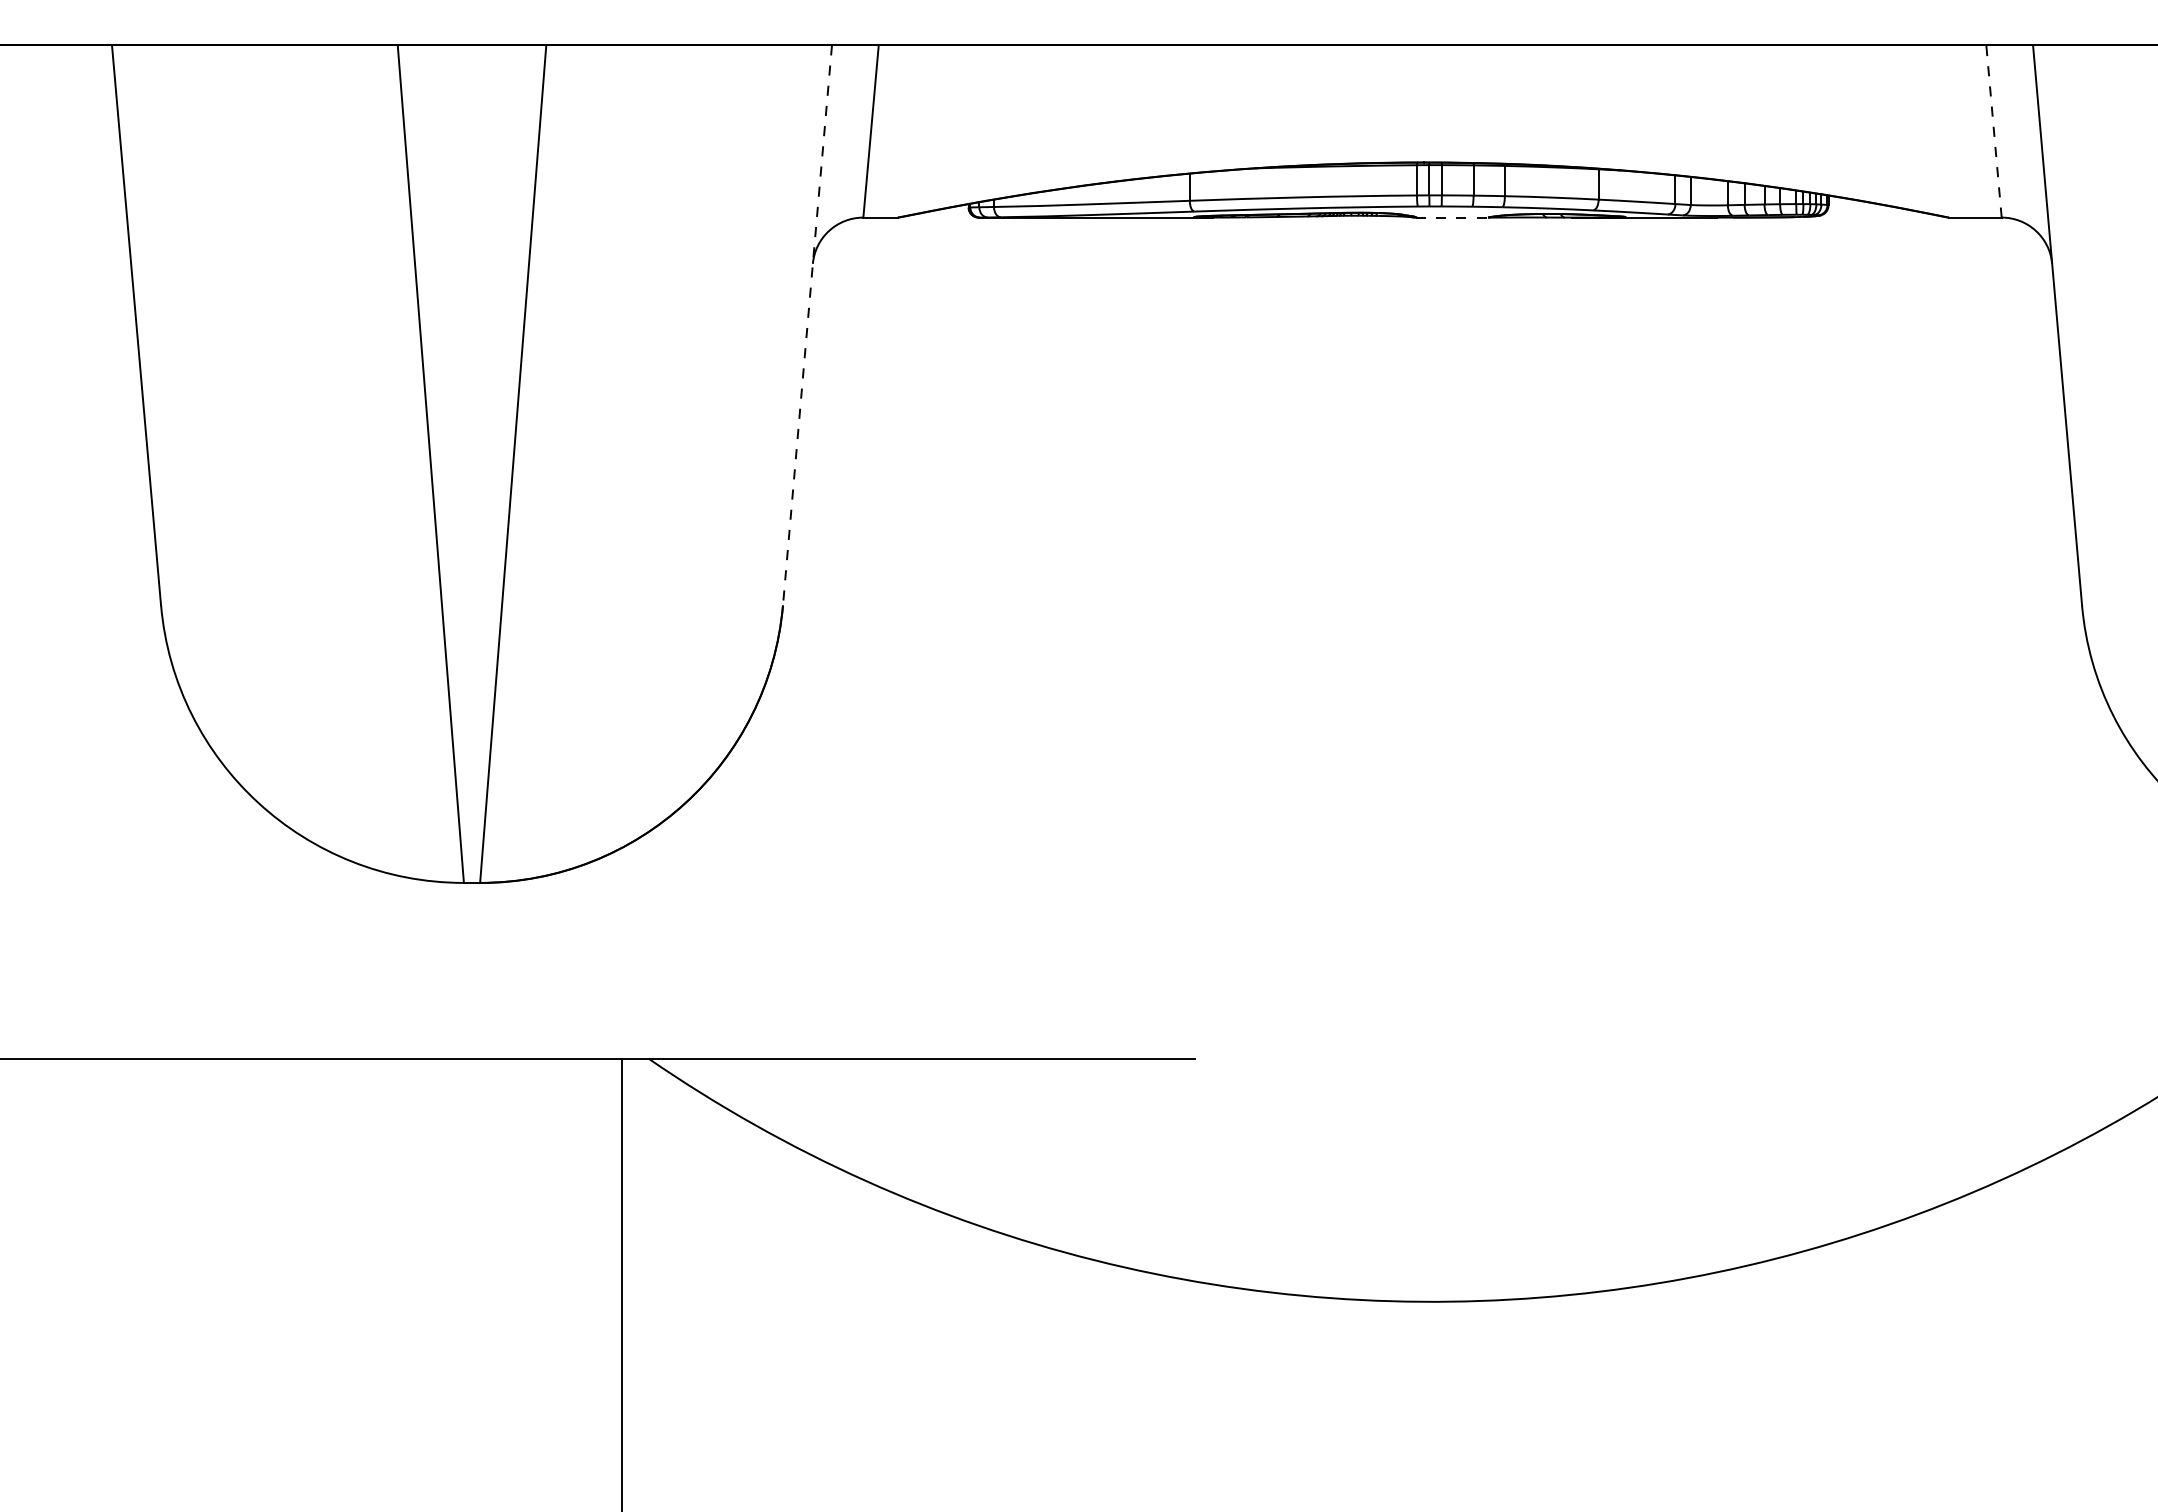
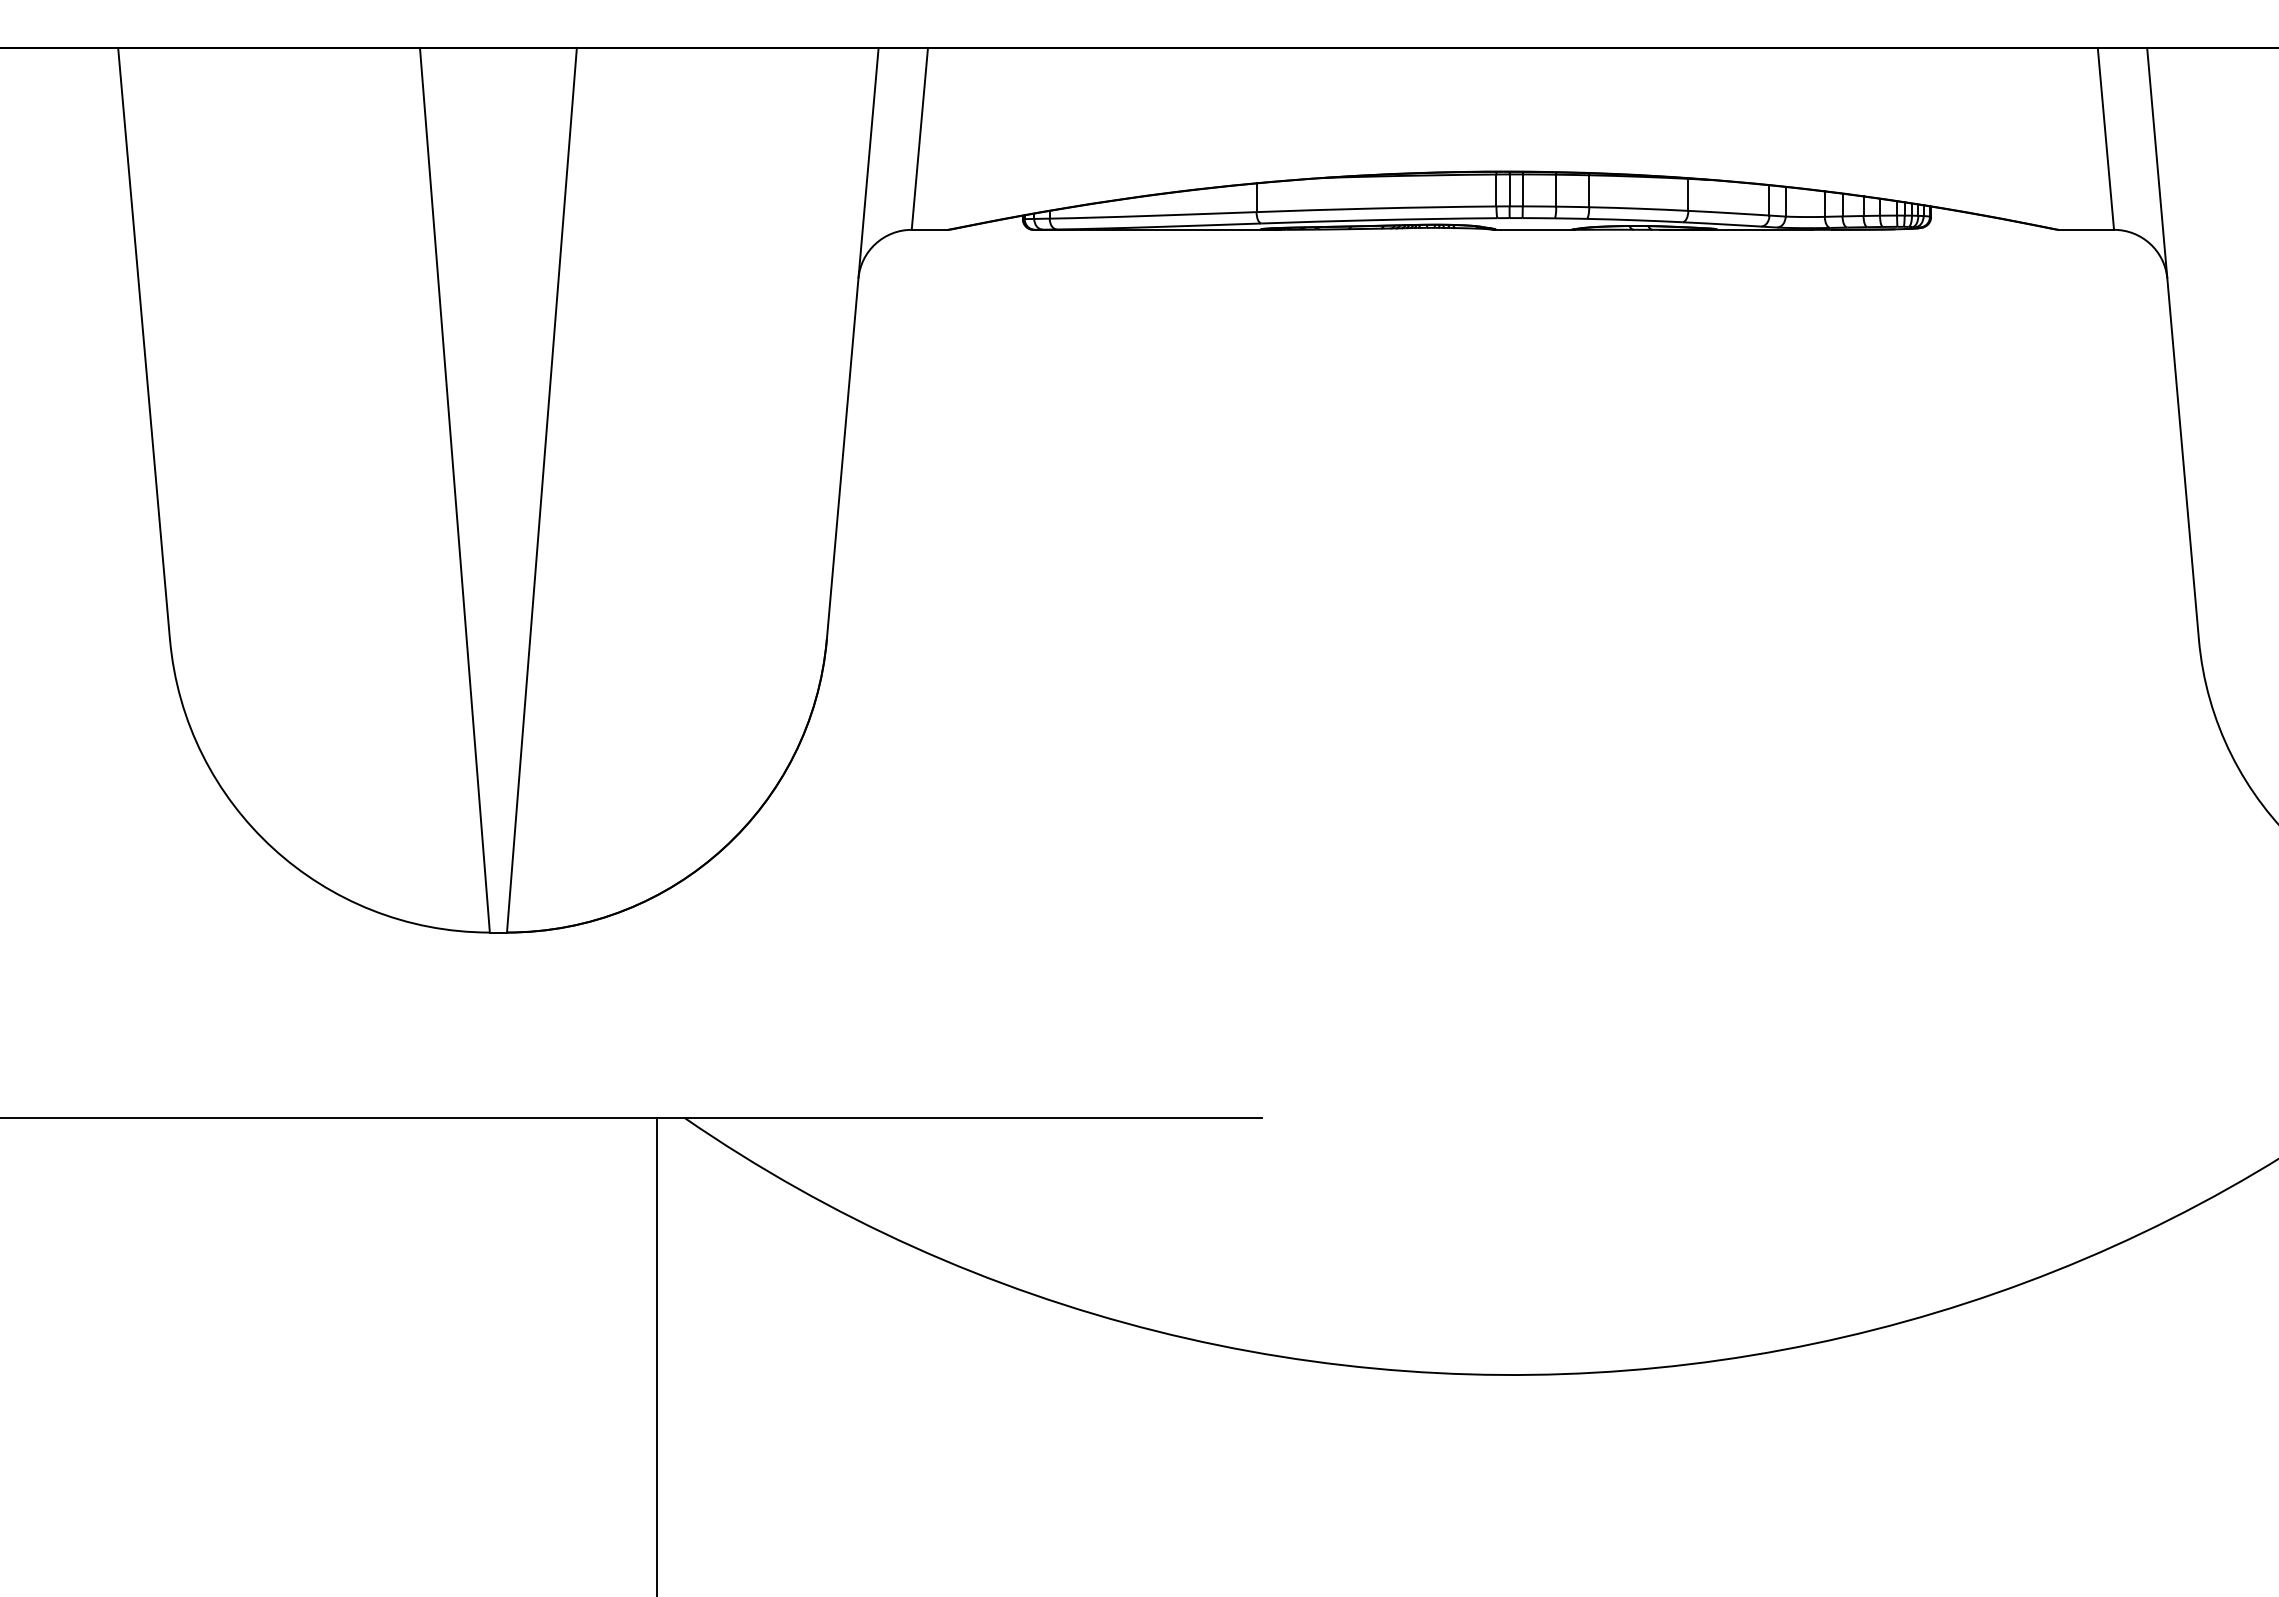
line: (1993, 131) -> (2105, 138), dashed -> solid
line: (1453, 217) -> (1535, 229), dashed -> solid
line: (807, 325) -> (852, 343), dashed -> solid

